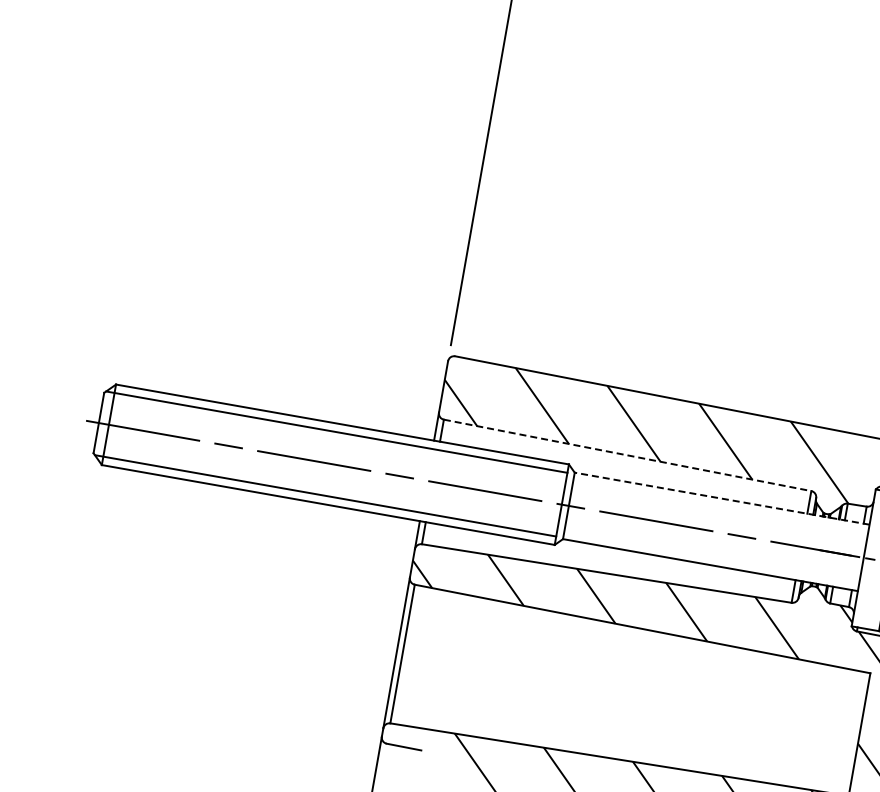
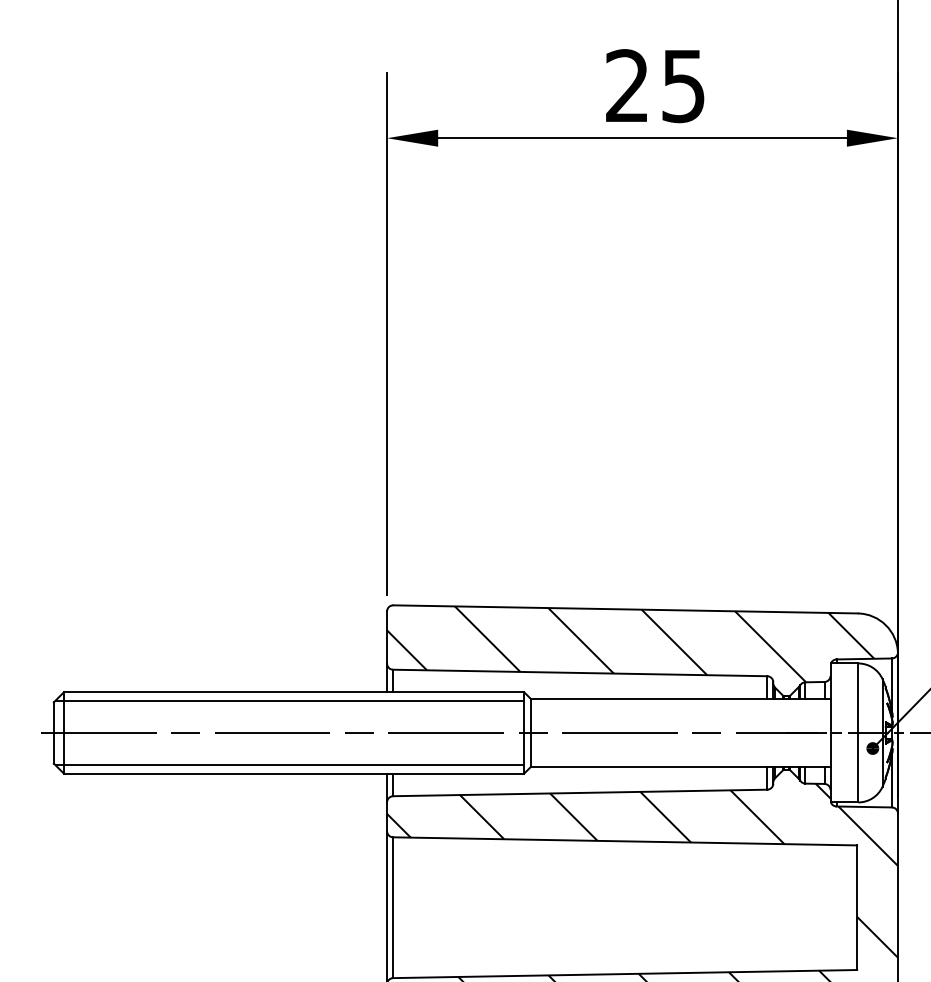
line: (627, 454) -> (580, 672), dashed -> solid
line: (721, 498) -> (680, 699), dashed -> solid

